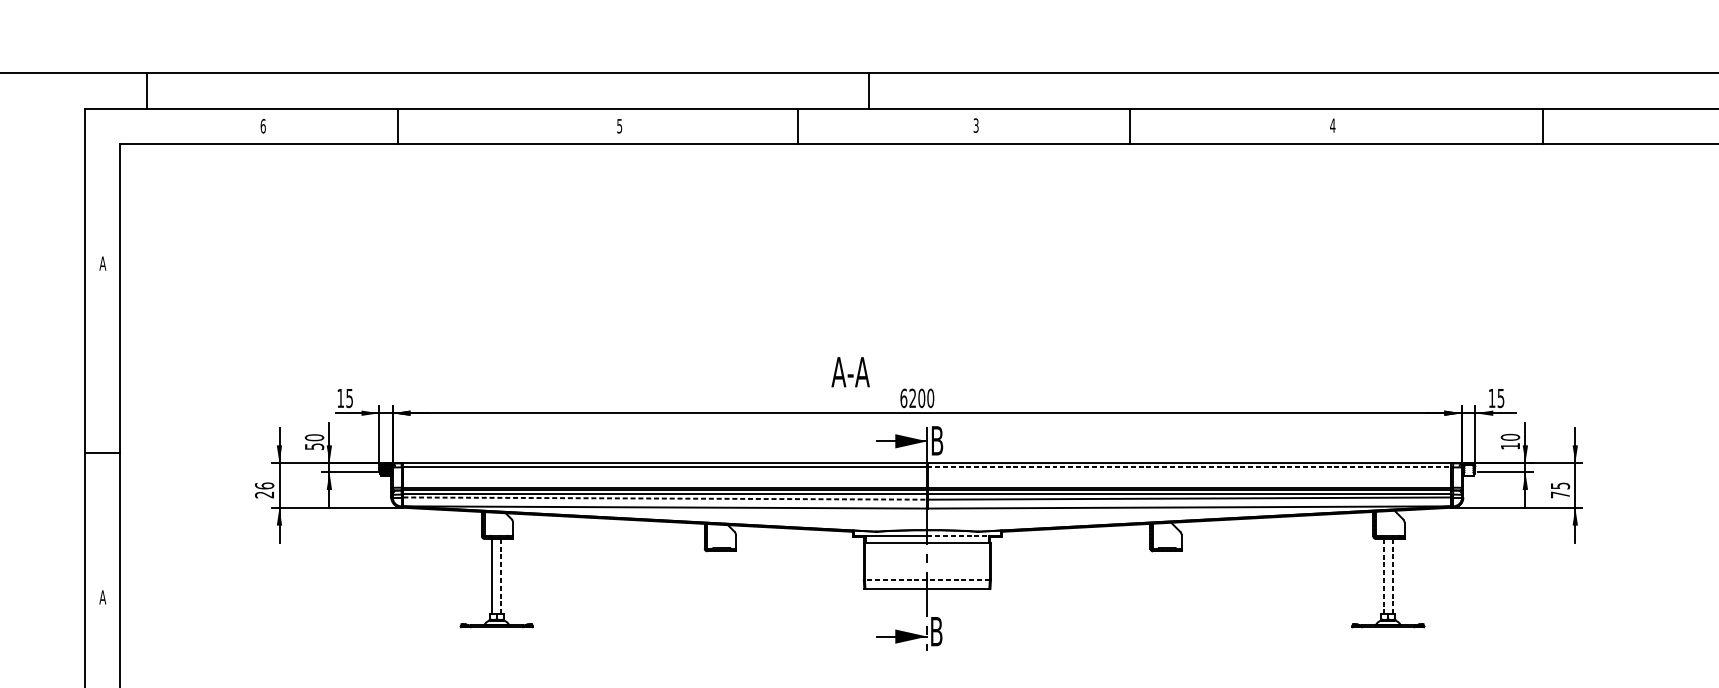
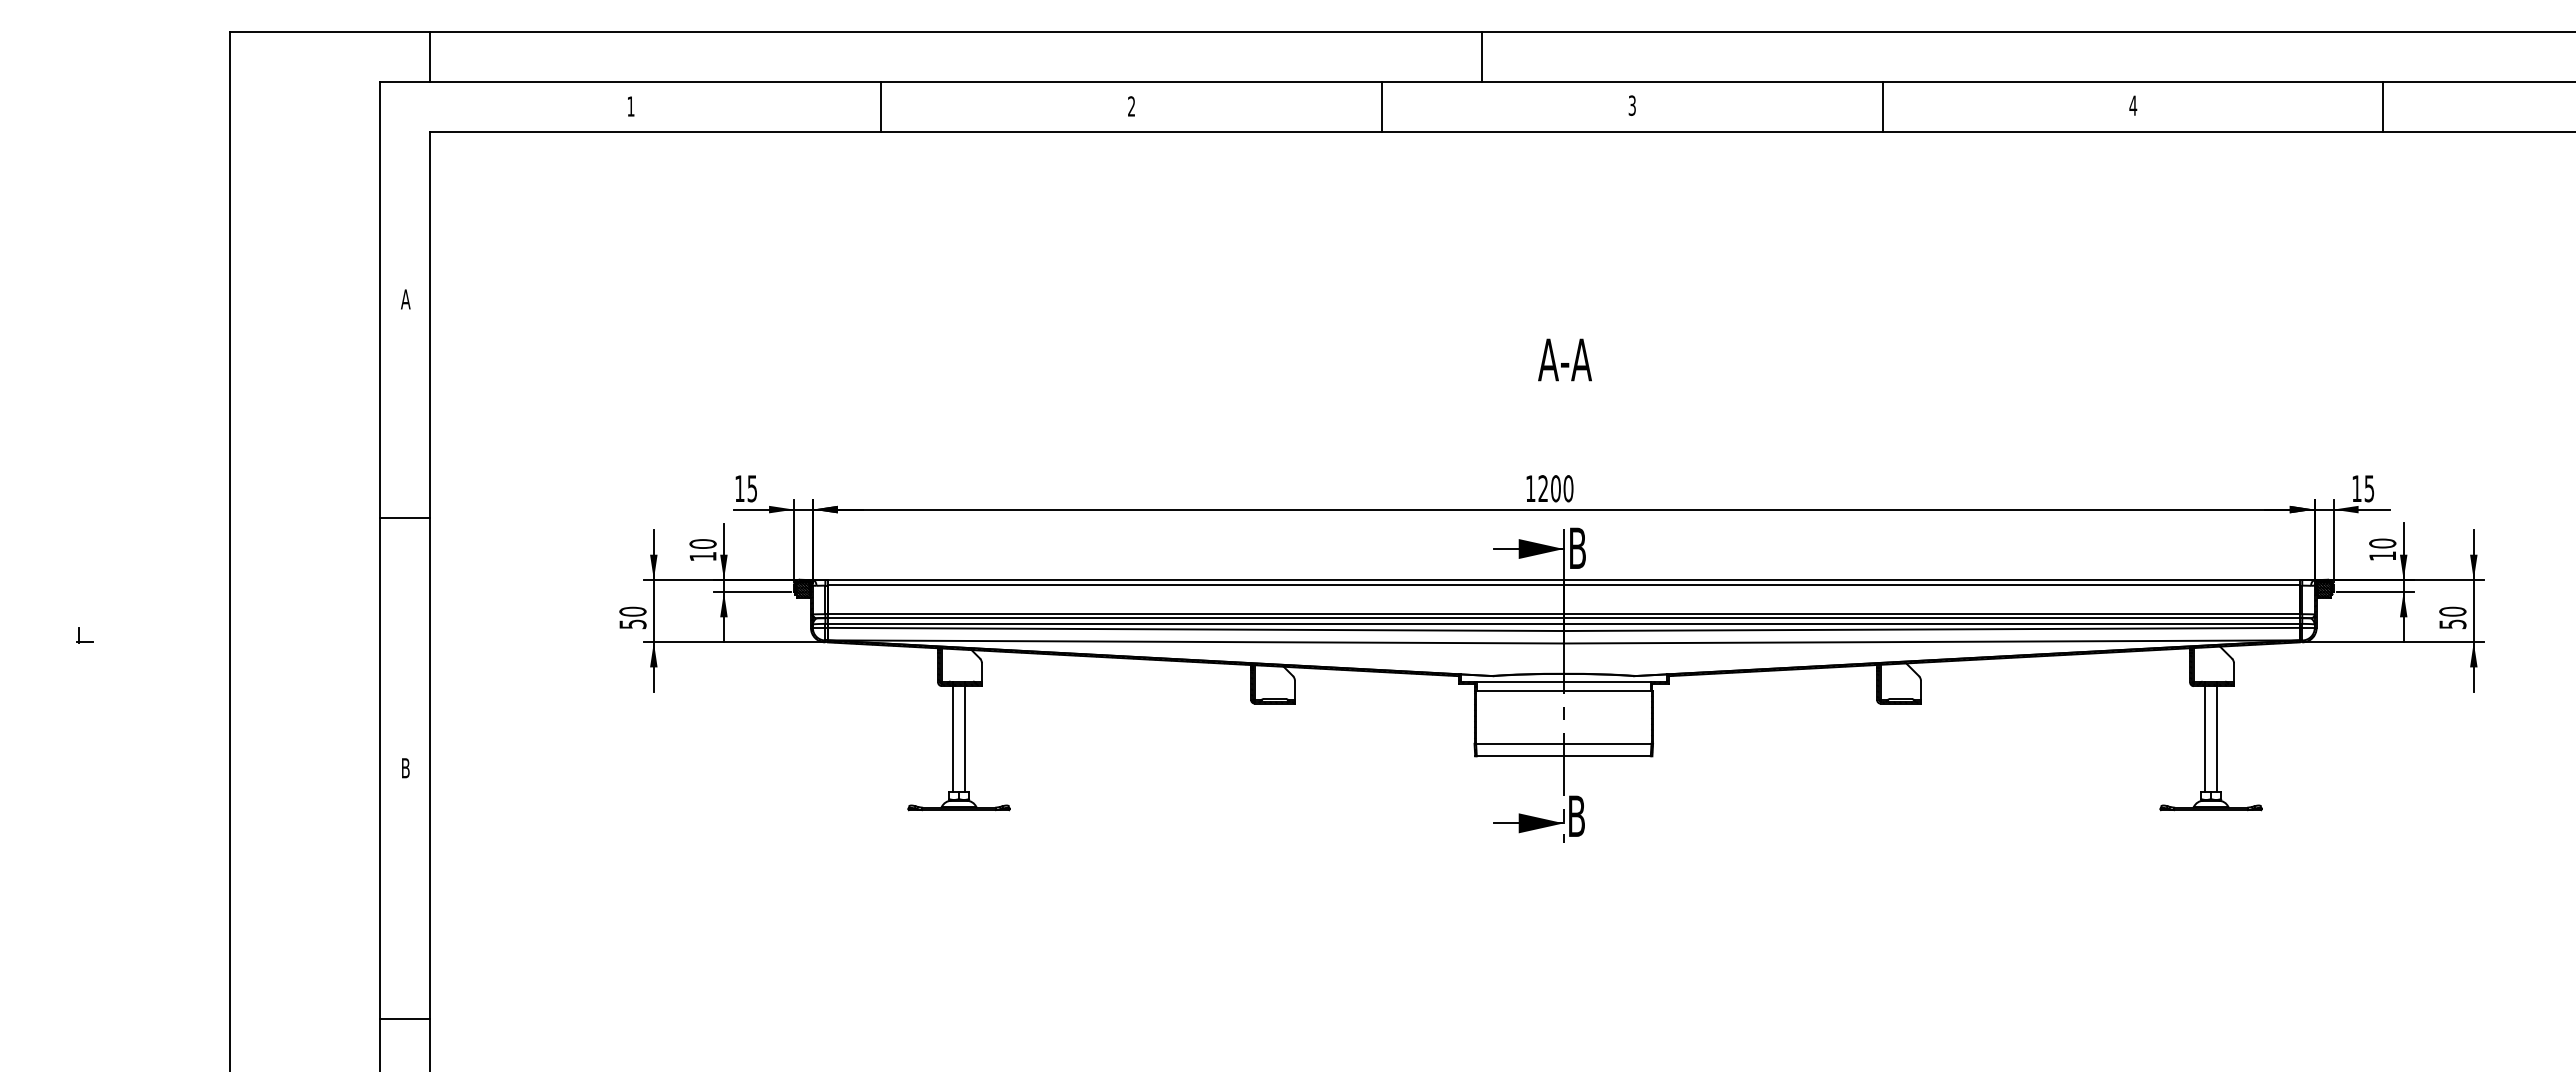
line: (146, 90) -> (430, 56), moved
text: (262, 126) -> (630, 106), 6 -> 1
line: (397, 126) -> (880, 107), moved
text: (619, 126) -> (1131, 106), 5 -> 2
line: (1130, 126) -> (1882, 107), moved
line: (1543, 126) -> (2383, 107), moved
text: (850, 371) -> (1564, 359), moved
text: (903, 398) -> (1530, 488), 6200 -> 1200
text: (314, 446) -> (702, 556), 50 -> 10
line: (102, 453) -> (405, 517), moved
line: (1189, 467) -> (1932, 585), dashed -> solid
hatch: (1469, 470) -> (2324, 589), added
text: (264, 490) -> (632, 617), 26 -> 50
text: (1560, 490) -> (2452, 617), 75 -> 50
line: (665, 498) -> (1196, 629), dashed -> solid
line: (958, 535) -> (1607, 681), dashed -> solid
line: (501, 576) -> (965, 739), dashed -> solid
line: (1383, 576) -> (2204, 739), dashed -> solid
line: (1392, 576) -> (2217, 739), dashed -> solid
line: (927, 579) -> (1563, 743), dashed -> solid
text: (102, 597) -> (405, 768), A -> B

